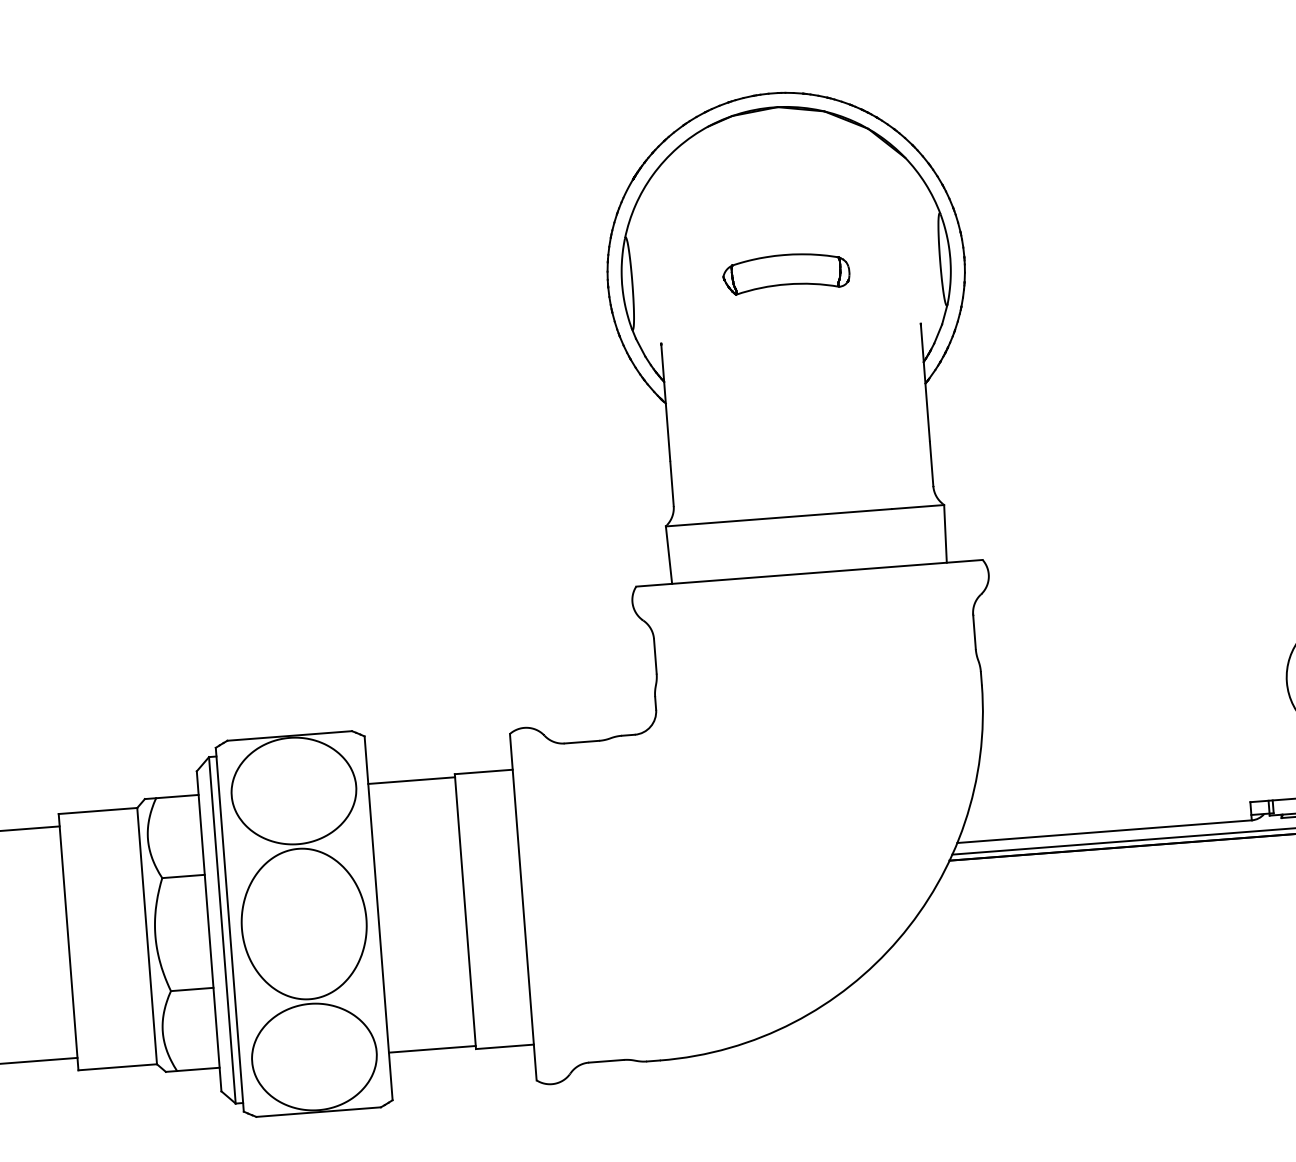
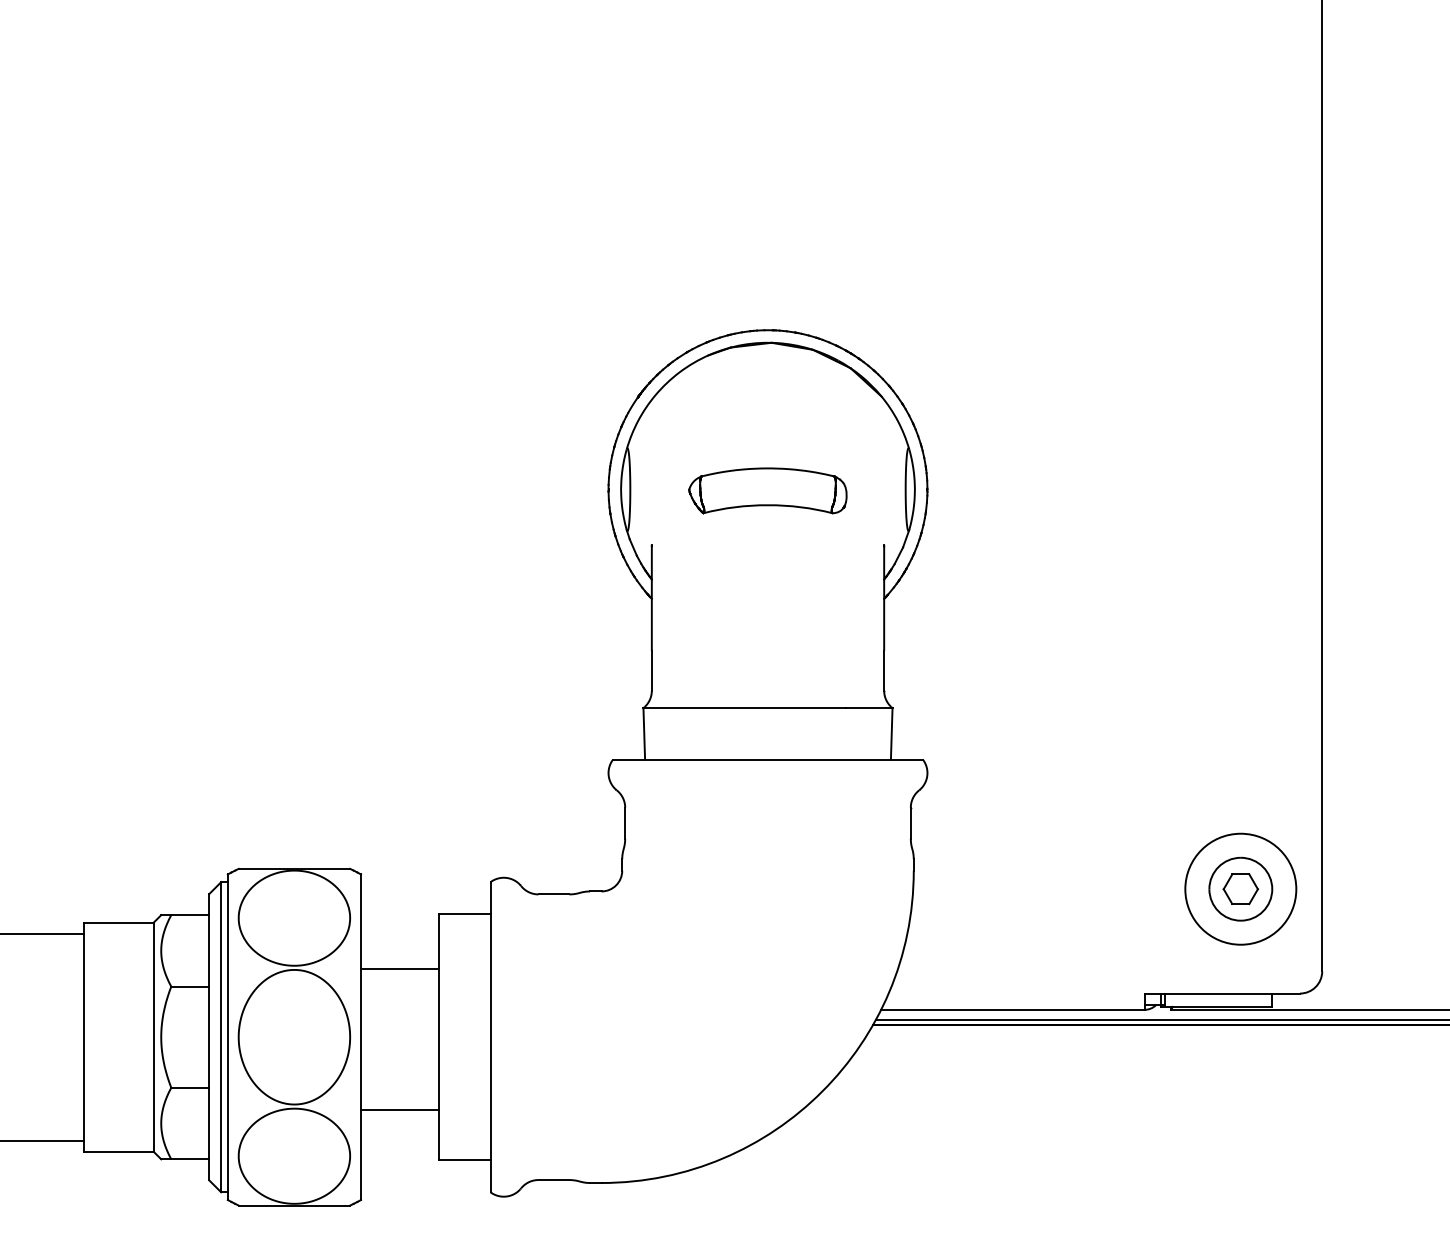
part: (785, 272) -> (767, 490), size x1.4
line: (411, 780) -> (399, 968), moved
line: (431, 1049) -> (399, 1110), moved

